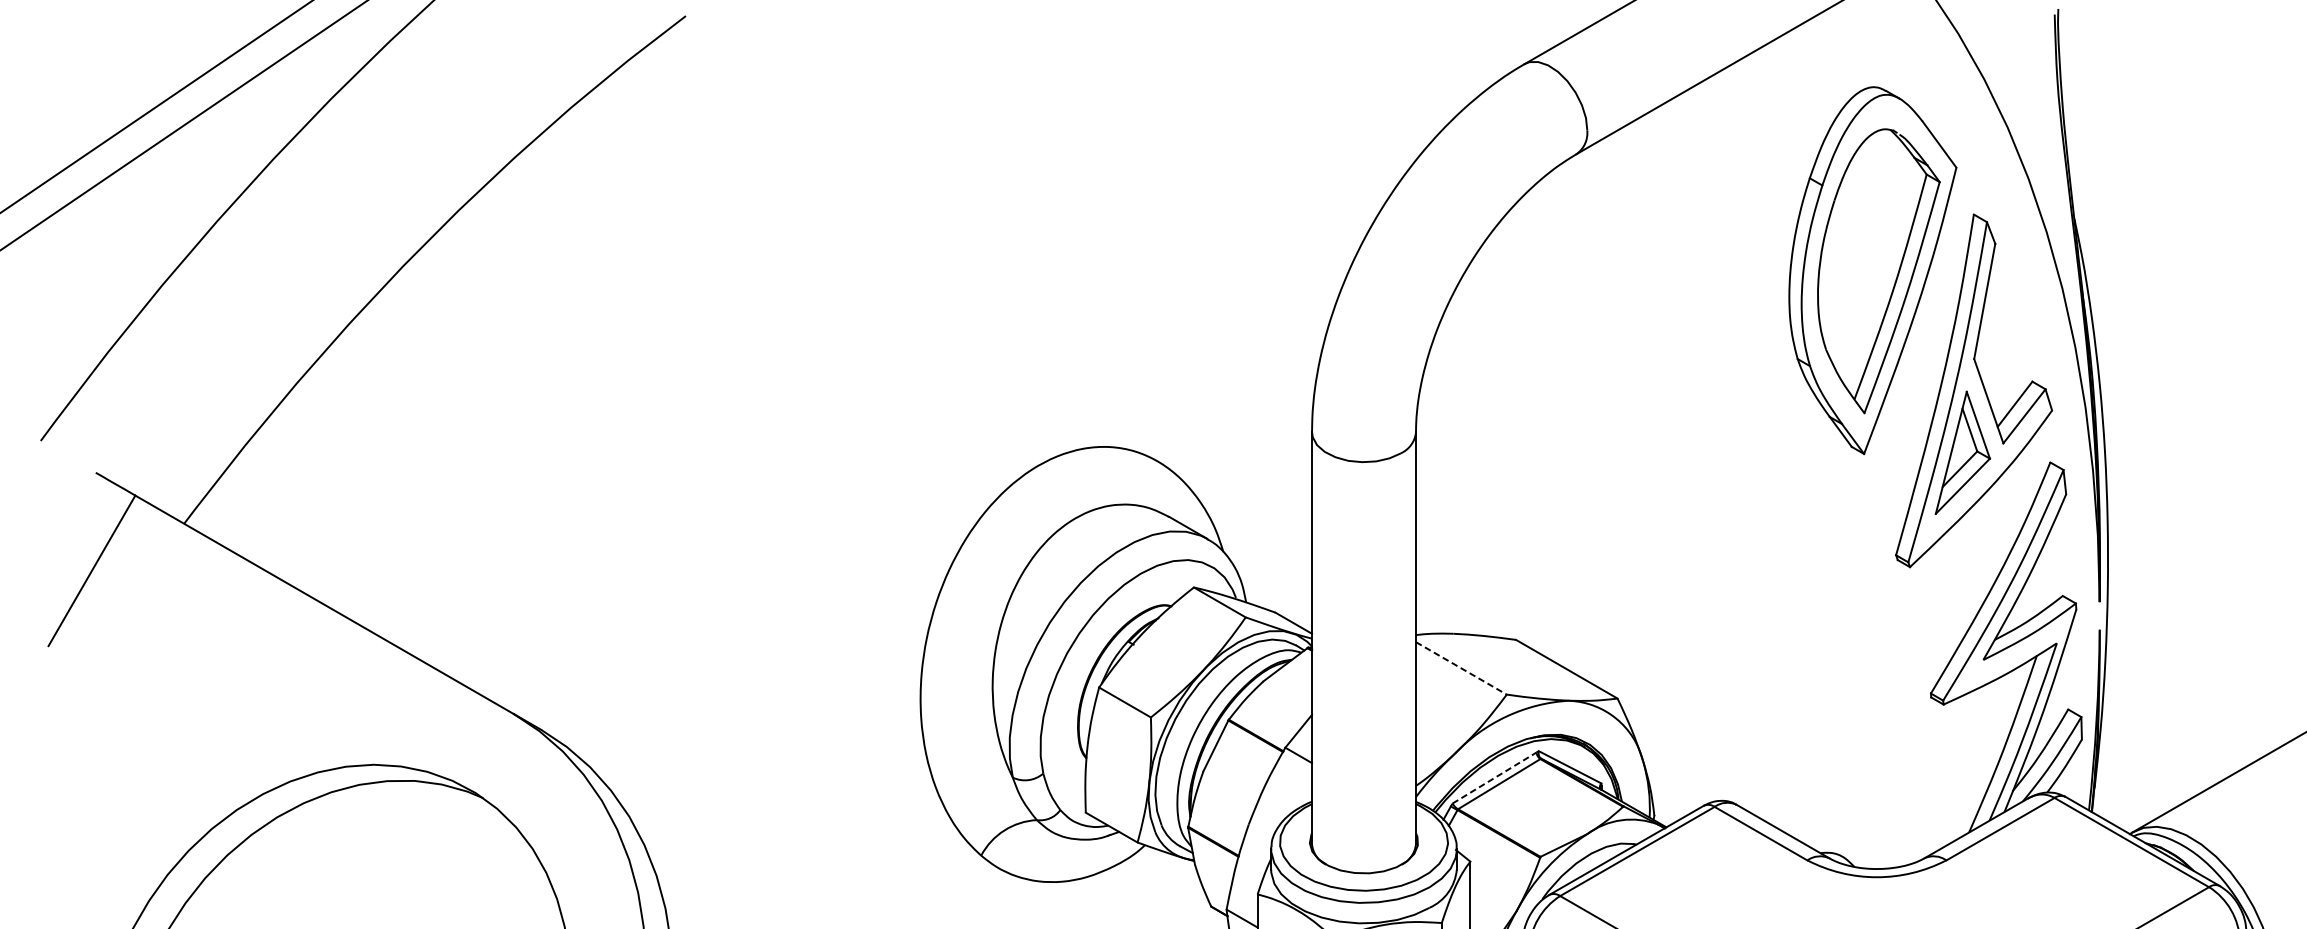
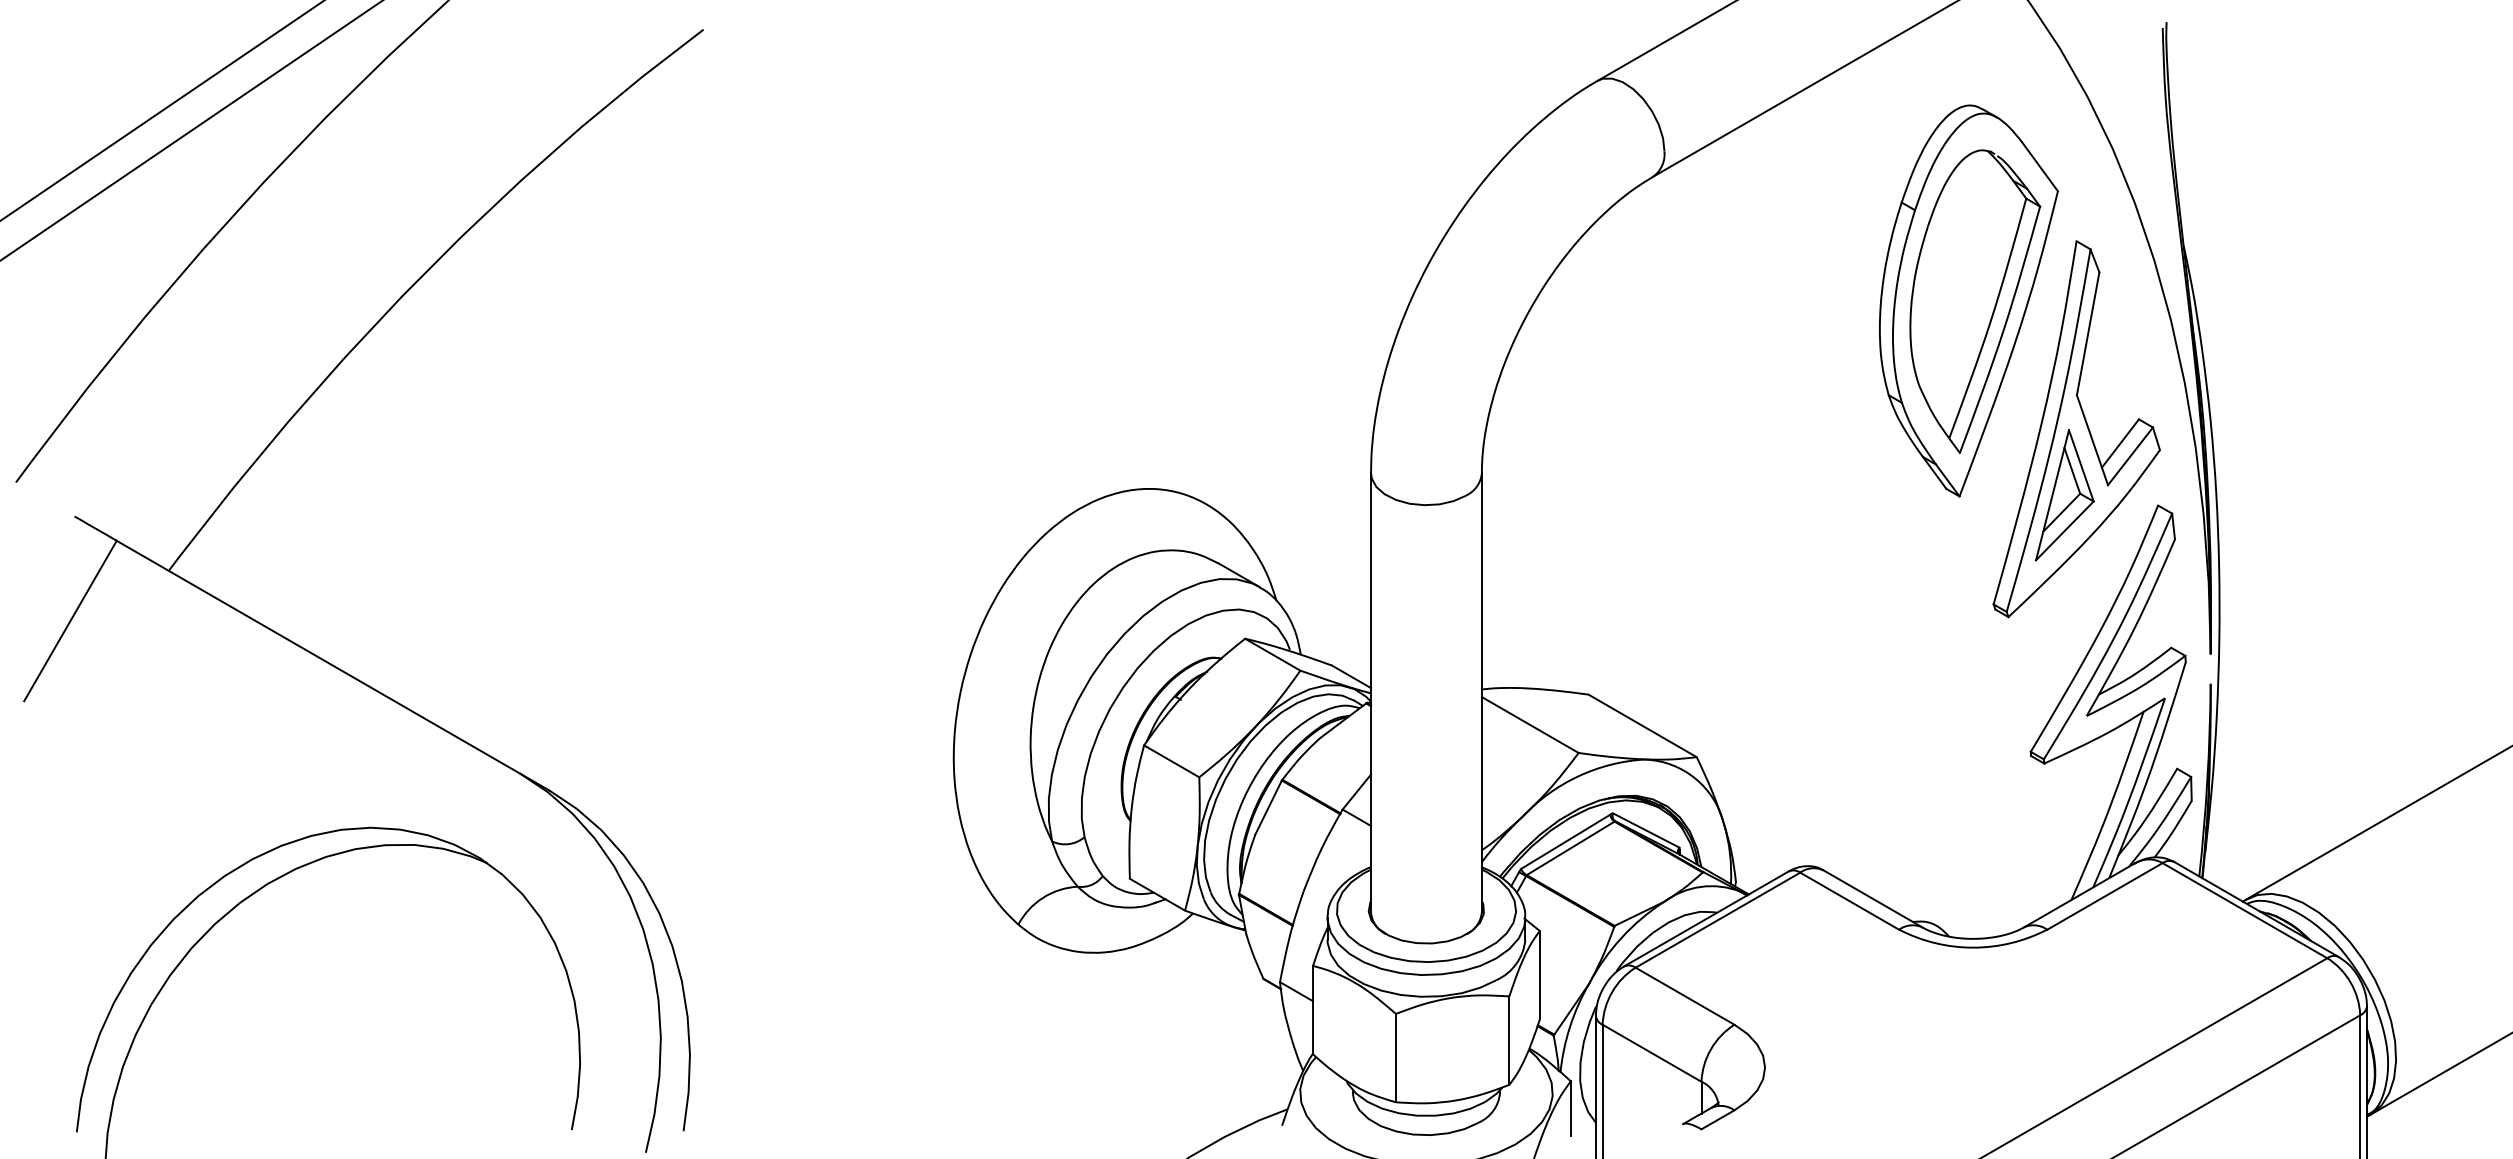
line: (1461, 668) -> (1530, 725), dashed -> solid
line: (1495, 777) -> (1566, 841), dashed -> solid

